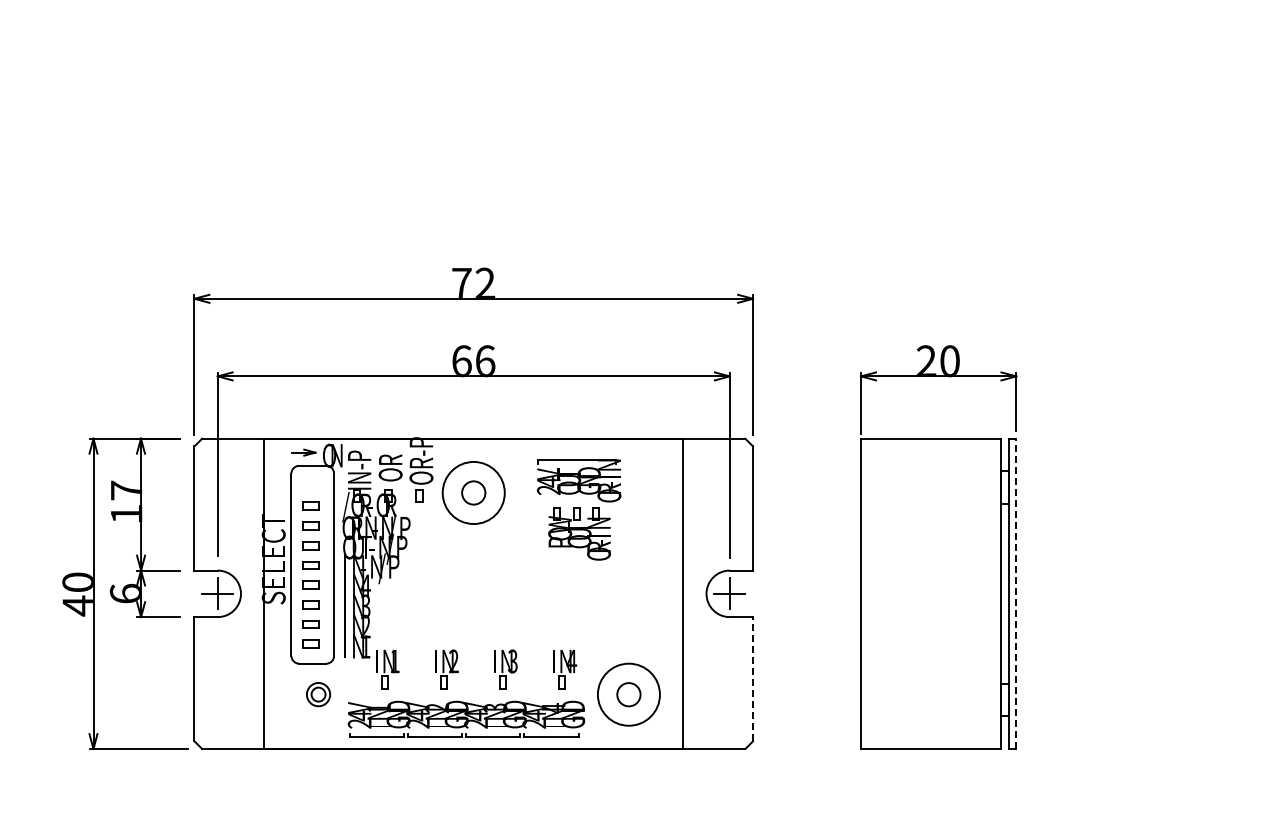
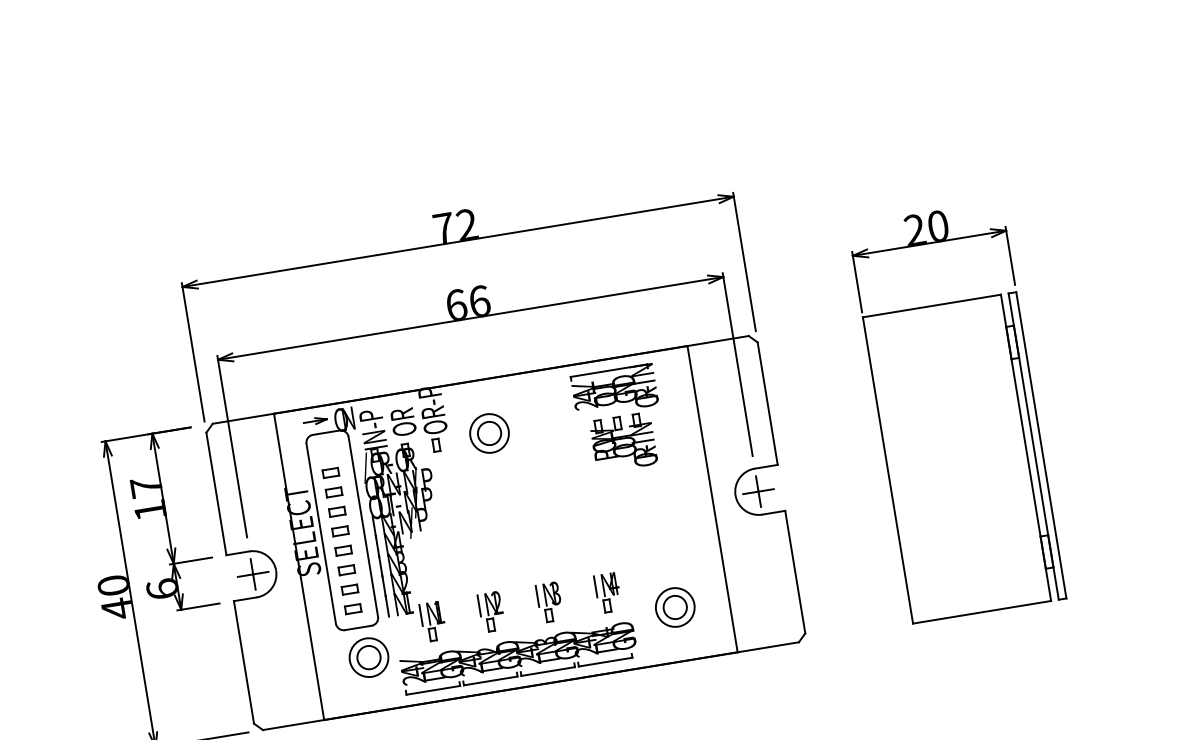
circle: (473, 492) -> (489, 433), size x0.62
part: (579, 509) -> (619, 418), moved
line: (1016, 593) -> (1041, 444), dashed -> solid
line: (753, 678) -> (795, 571), dashed -> solid
part: (318, 694) -> (368, 657), size x1.67
circle: (628, 694) -> (674, 607), size x0.62

